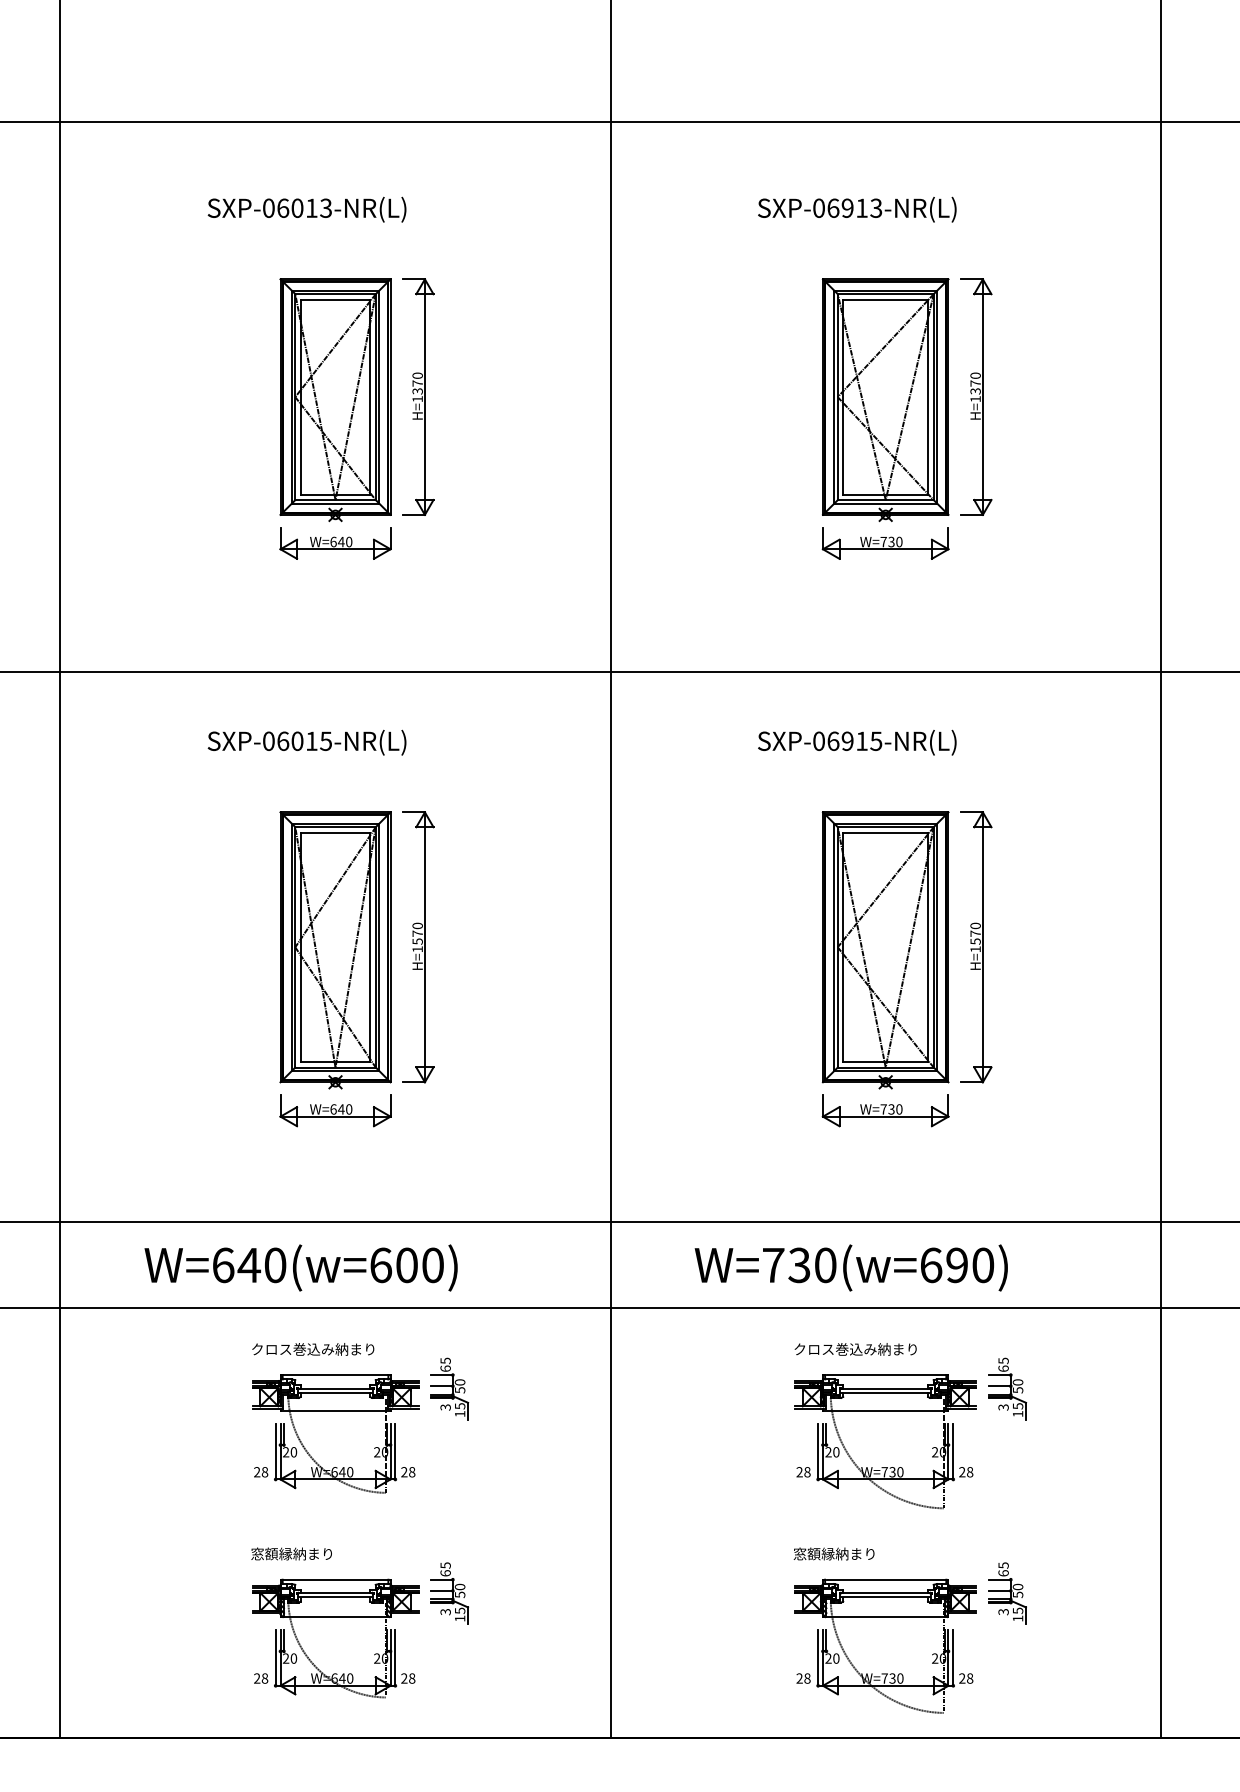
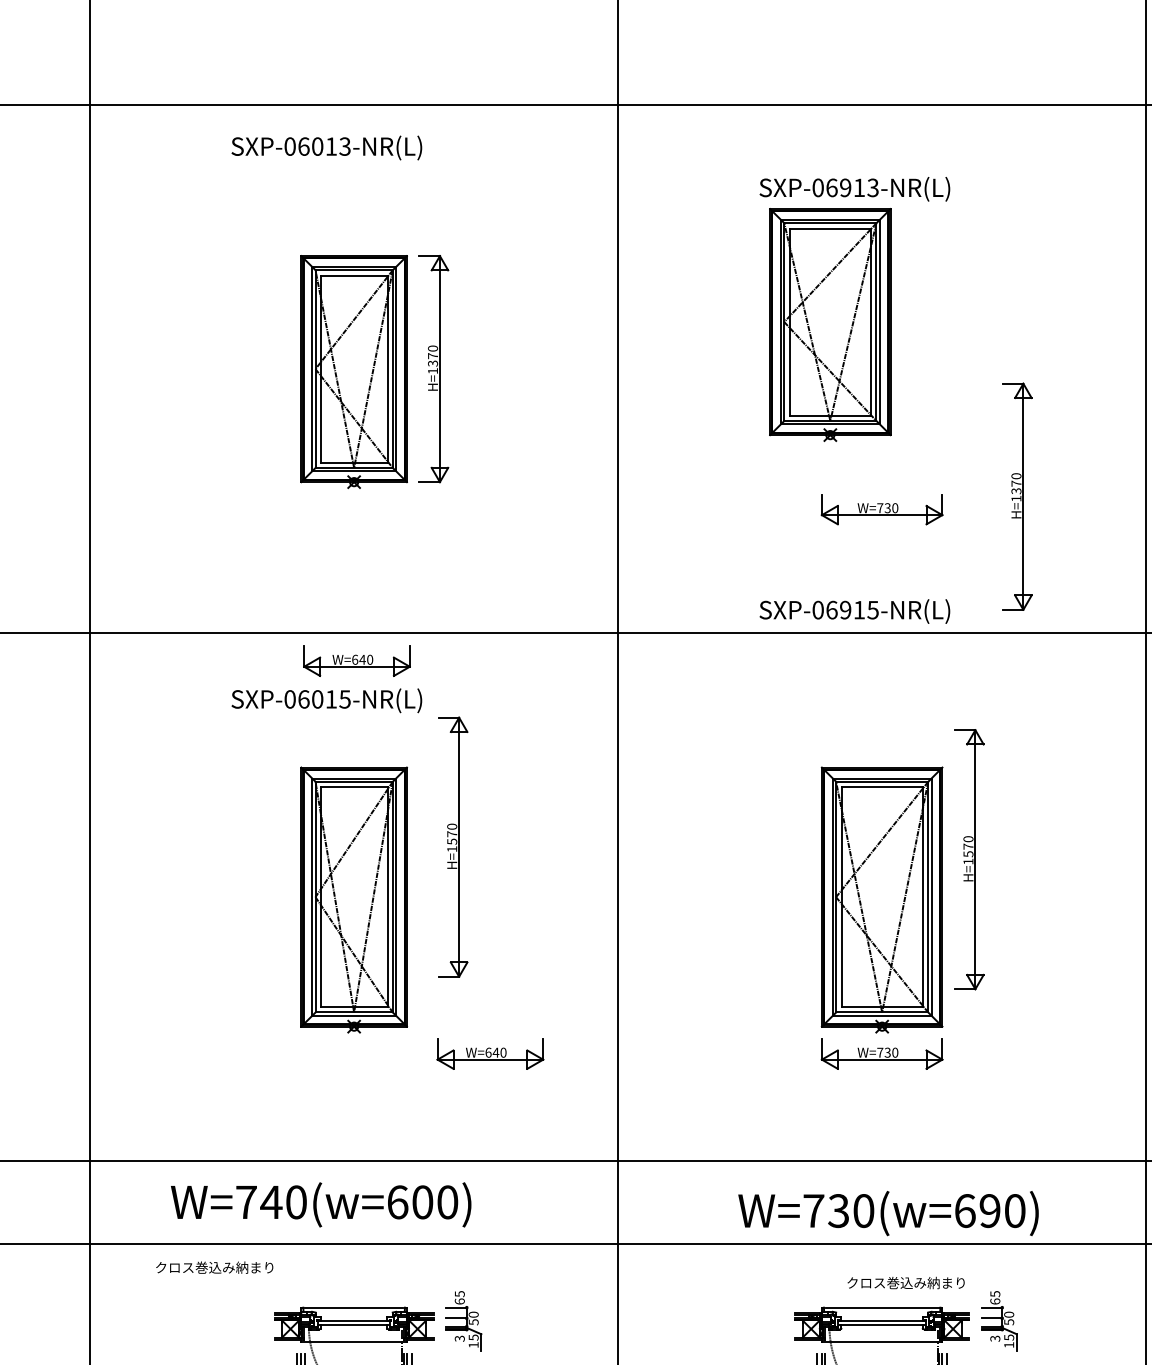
text: (306, 209) -> (326, 147), moved
part: (976, 396) -> (1017, 496), moved
part: (885, 400) -> (830, 325), moved
part: (335, 543) -> (356, 661), moved
text: (857, 742) -> (855, 611), moved
part: (418, 947) -> (452, 847), moved
part: (976, 947) -> (969, 859), moved
part: (335, 1110) -> (490, 1053), moved
text: (223, 1265) -> (246, 1202), W=640(w=600) -> W=740(w=600)
text: (850, 1267) -> (887, 1213), moved
text: (313, 1349) -> (214, 1267), moved
text: (855, 1349) -> (905, 1283), moved

